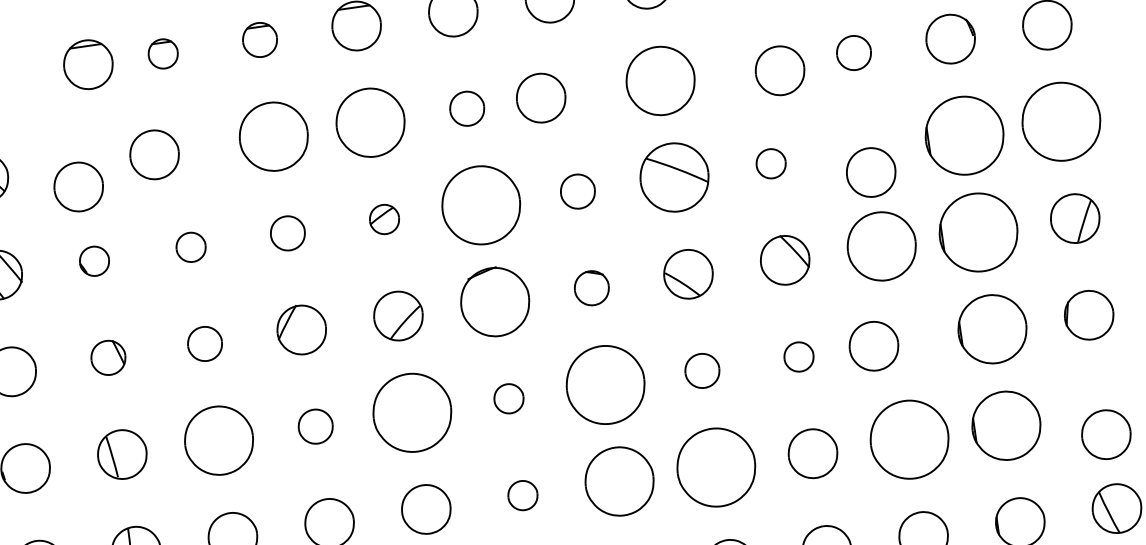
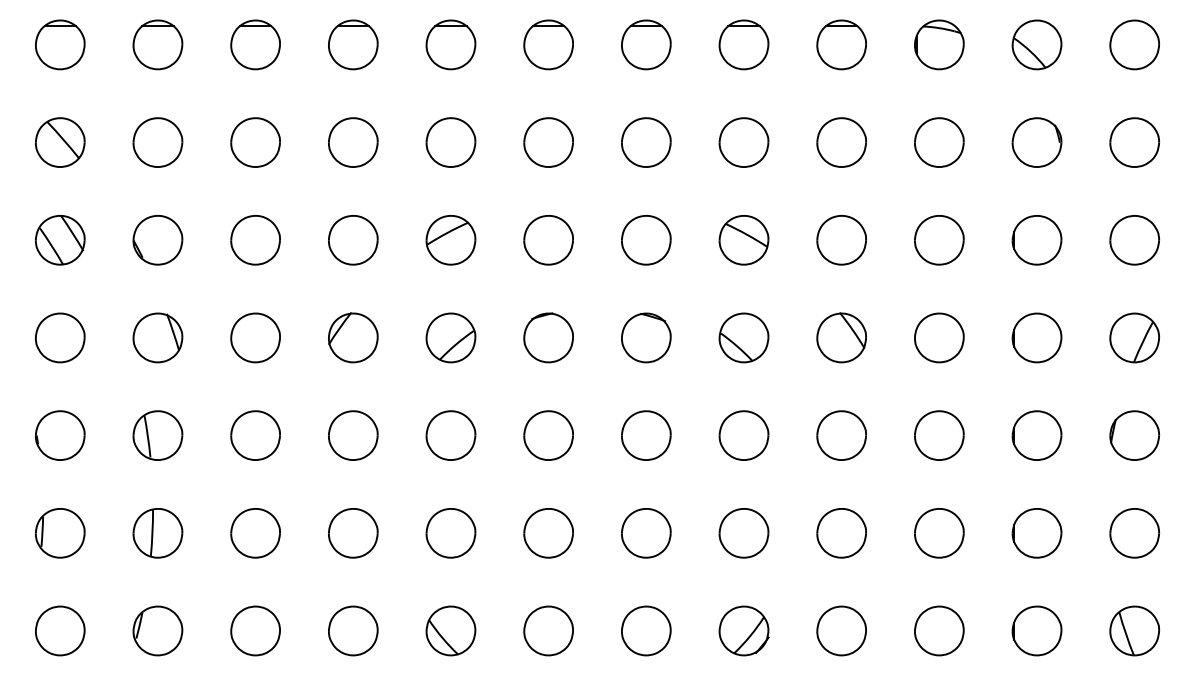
part: (260, 39) -> (353, 44), size x1.43
part: (854, 52) -> (939, 142), size x1.43
part: (163, 53) -> (255, 44), size x1.67
part: (87, 64) -> (157, 44), moved
part: (779, 70) -> (841, 142), moved
part: (660, 80) -> (743, 142), size x0.71
part: (541, 98) -> (646, 142), moved
part: (467, 108) -> (548, 142), size x1.43
part: (370, 122) -> (450, 142), size x0.71
part: (1061, 122) -> (1134, 240), size x0.62
part: (274, 136) -> (353, 142), size x0.71
part: (964, 136) -> (1036, 240), size x0.62
part: (154, 154) -> (255, 142), moved
part: (771, 163) -> (841, 240), size x1.67
part: (871, 172) -> (939, 240), moved
part: (674, 177) -> (743, 240), size x0.71
part: (78, 186) -> (157, 142), moved
part: (578, 191) -> (646, 240), size x1.43
part: (481, 205) -> (548, 240), size x0.62
part: (384, 219) -> (450, 240), size x1.67
part: (977, 232) -> (1036, 337), size x0.62
part: (288, 233) -> (353, 240), size x1.43
part: (881, 245) -> (939, 337), size x0.71
part: (191, 247) -> (255, 240), size x1.67
part: (94, 261) -> (157, 240), size x1.67
part: (591, 287) -> (646, 337), size x1.43
part: (494, 301) -> (548, 337), size x0.71
part: (991, 329) -> (1036, 435), size x0.71
part: (204, 343) -> (255, 337), size x1.43
part: (874, 346) -> (939, 435), moved
part: (798, 356) -> (841, 435), size x1.67
part: (107, 357) -> (157, 337), size x1.43
part: (701, 370) -> (743, 435), size x1.43
part: (605, 384) -> (646, 435), size x0.62
part: (508, 398) -> (548, 435), size x1.67
part: (411, 412) -> (450, 435), size x0.62
part: (315, 426) -> (353, 435), size x1.43
part: (1005, 426) -> (1036, 533), size x0.71
part: (1106, 434) -> (1134, 533), moved
part: (909, 439) -> (939, 533), size x0.62
part: (218, 440) -> (255, 435), size x0.71
part: (715, 467) -> (743, 533), size x0.62
part: (619, 481) -> (646, 533), size x0.71
part: (522, 495) -> (548, 533), size x1.67

